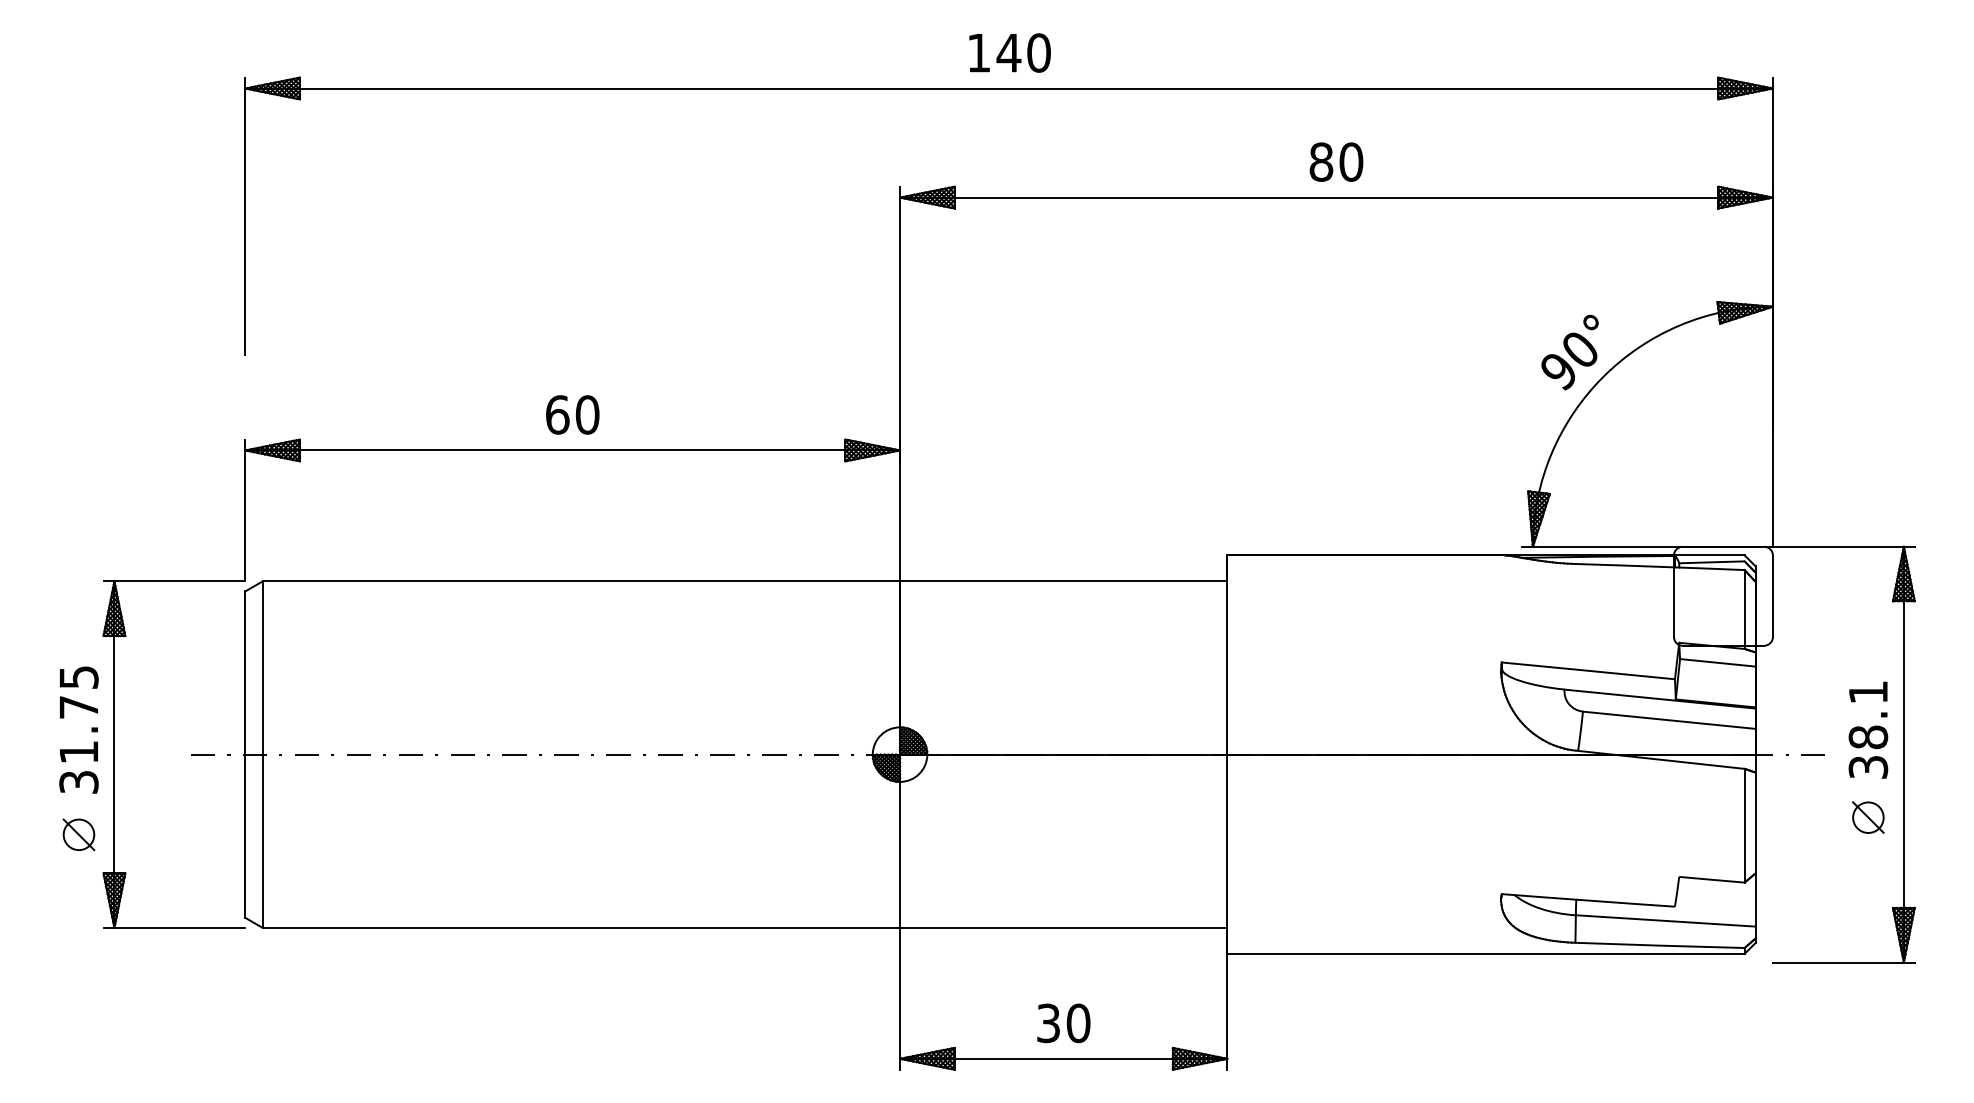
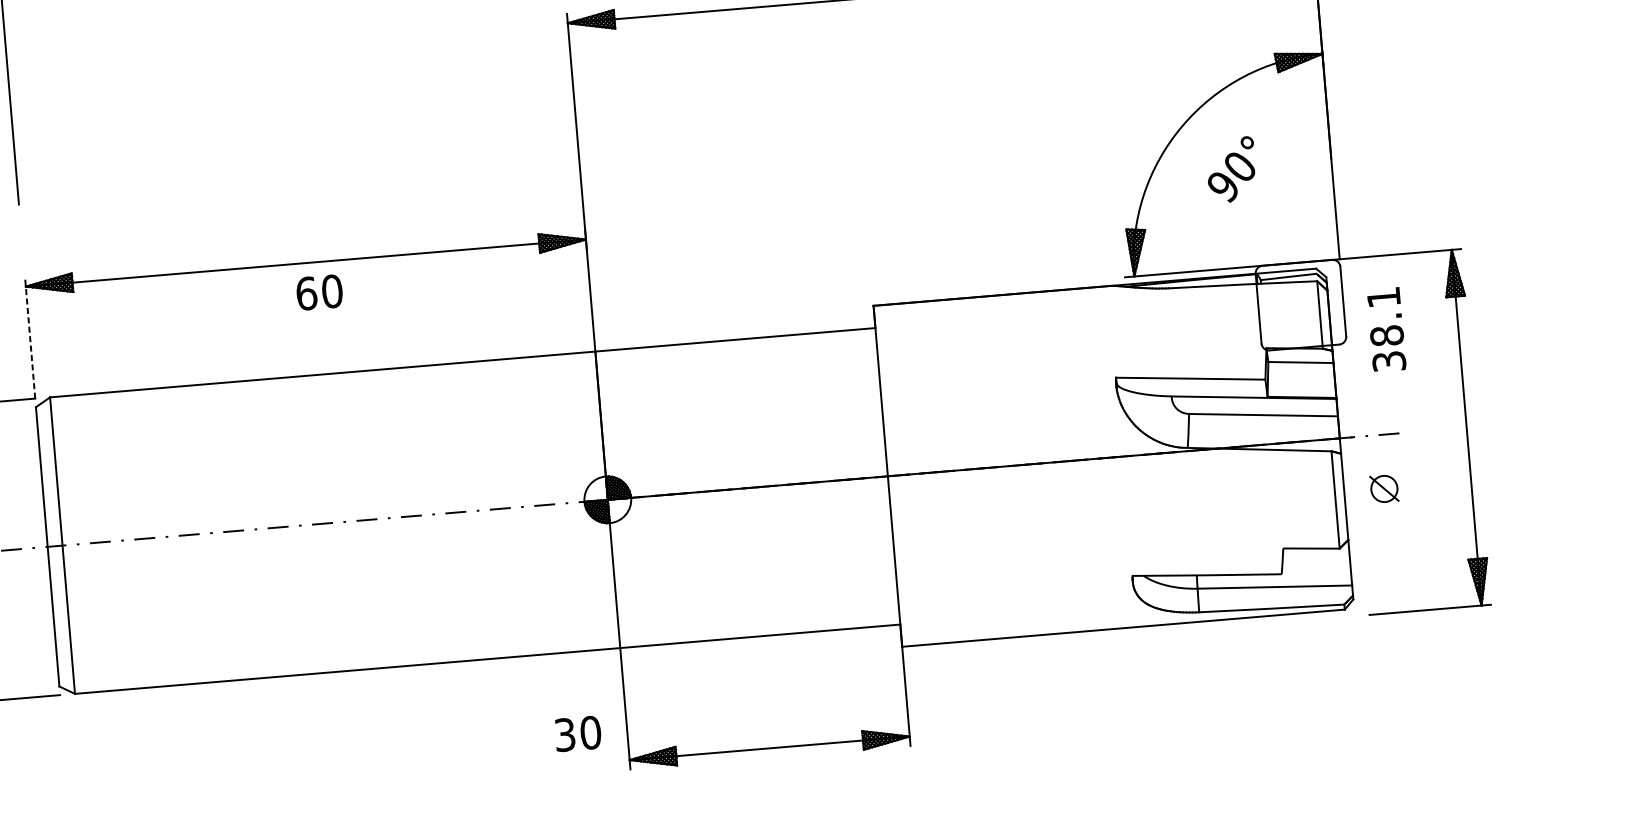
text: (1569, 352) -> (1231, 169), moved
text: (572, 414) -> (319, 292), moved
line: (245, 510) -> (30, 337), solid -> dashed
text: (1868, 729) -> (1386, 329), moved
part: (1868, 817) -> (1384, 488), moved
text: (1063, 1023) -> (577, 734), moved

